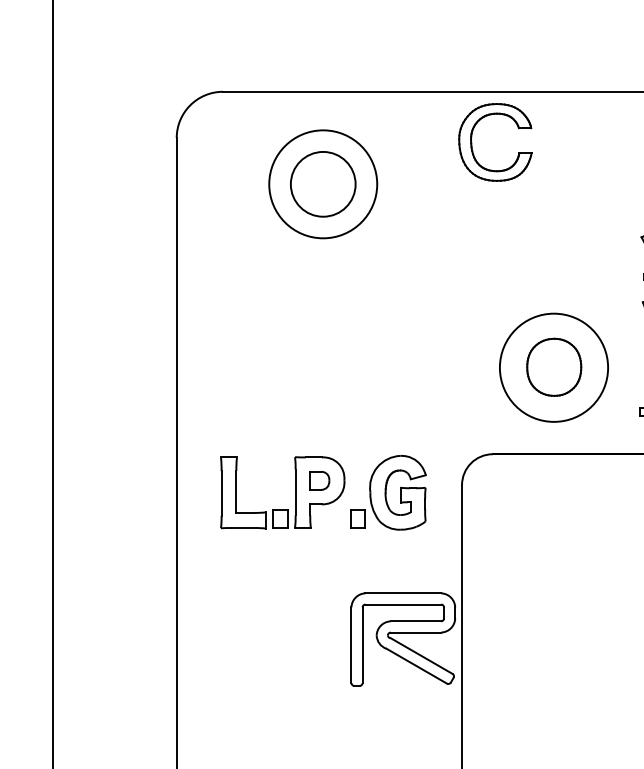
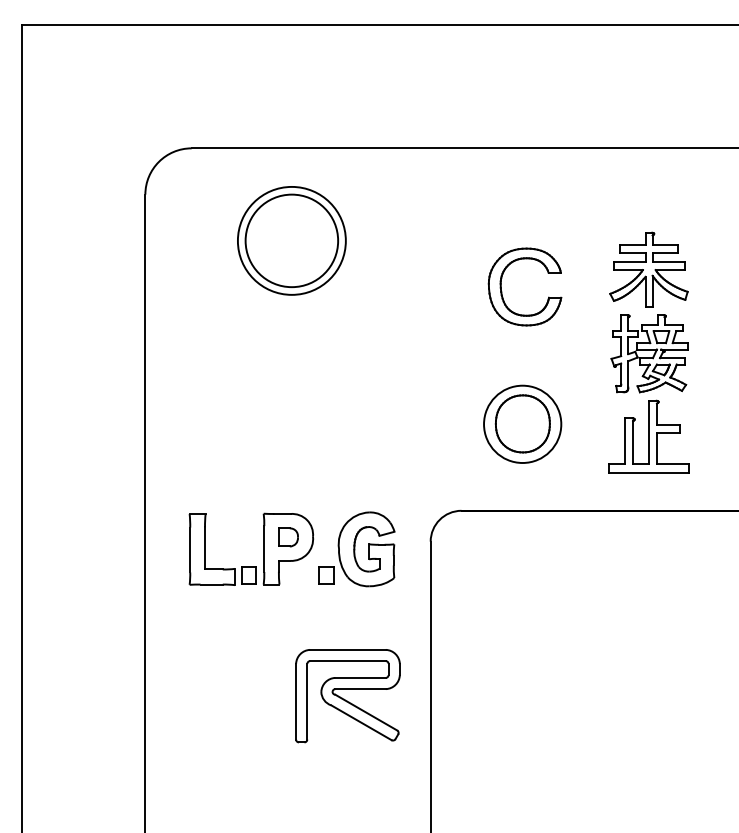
part: (472, 146) -> (502, 291), moved
circle: (322, 183) -> (291, 240), size x1.43
circle: (553, 366) -> (522, 423), size x0.71
part: (402, 639) -> (347, 696), moved

